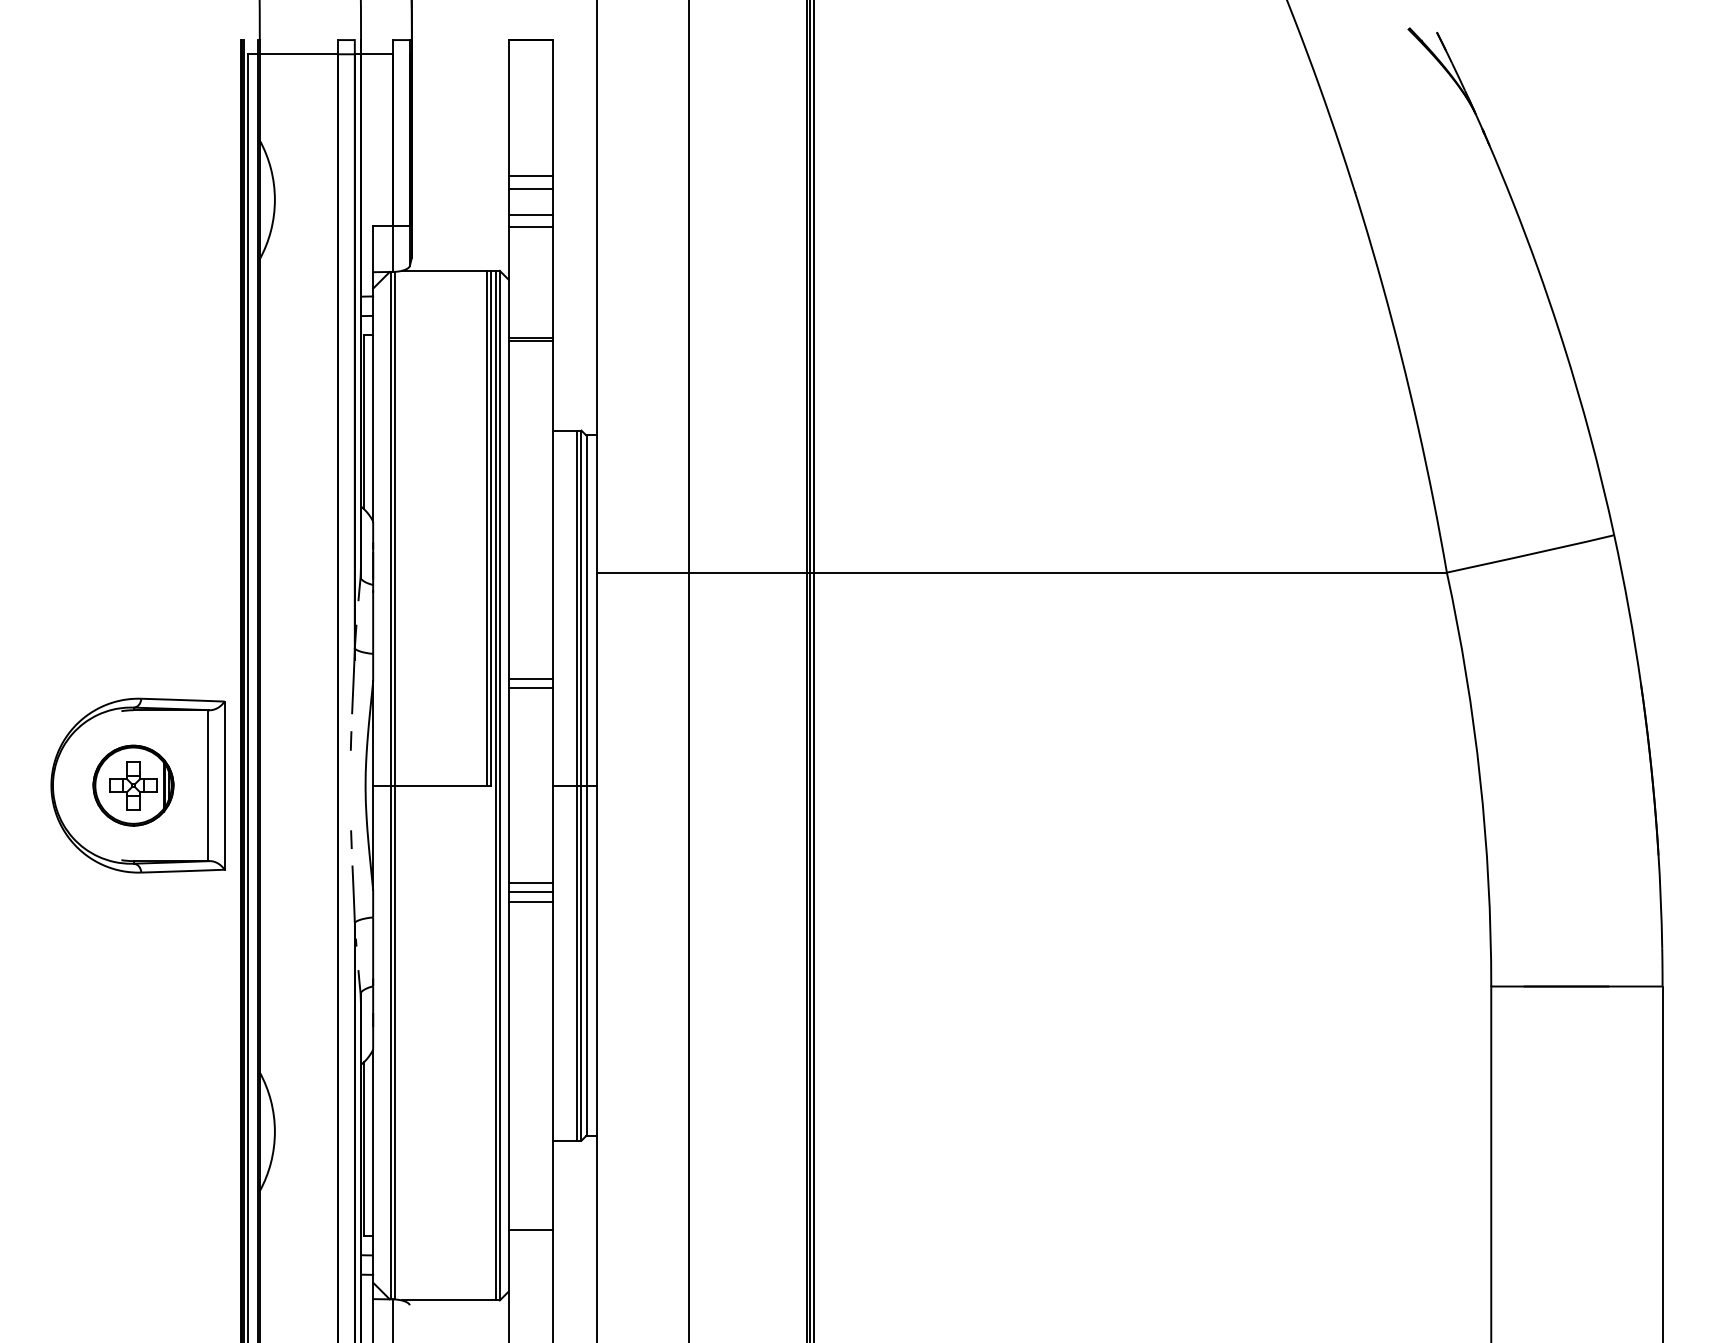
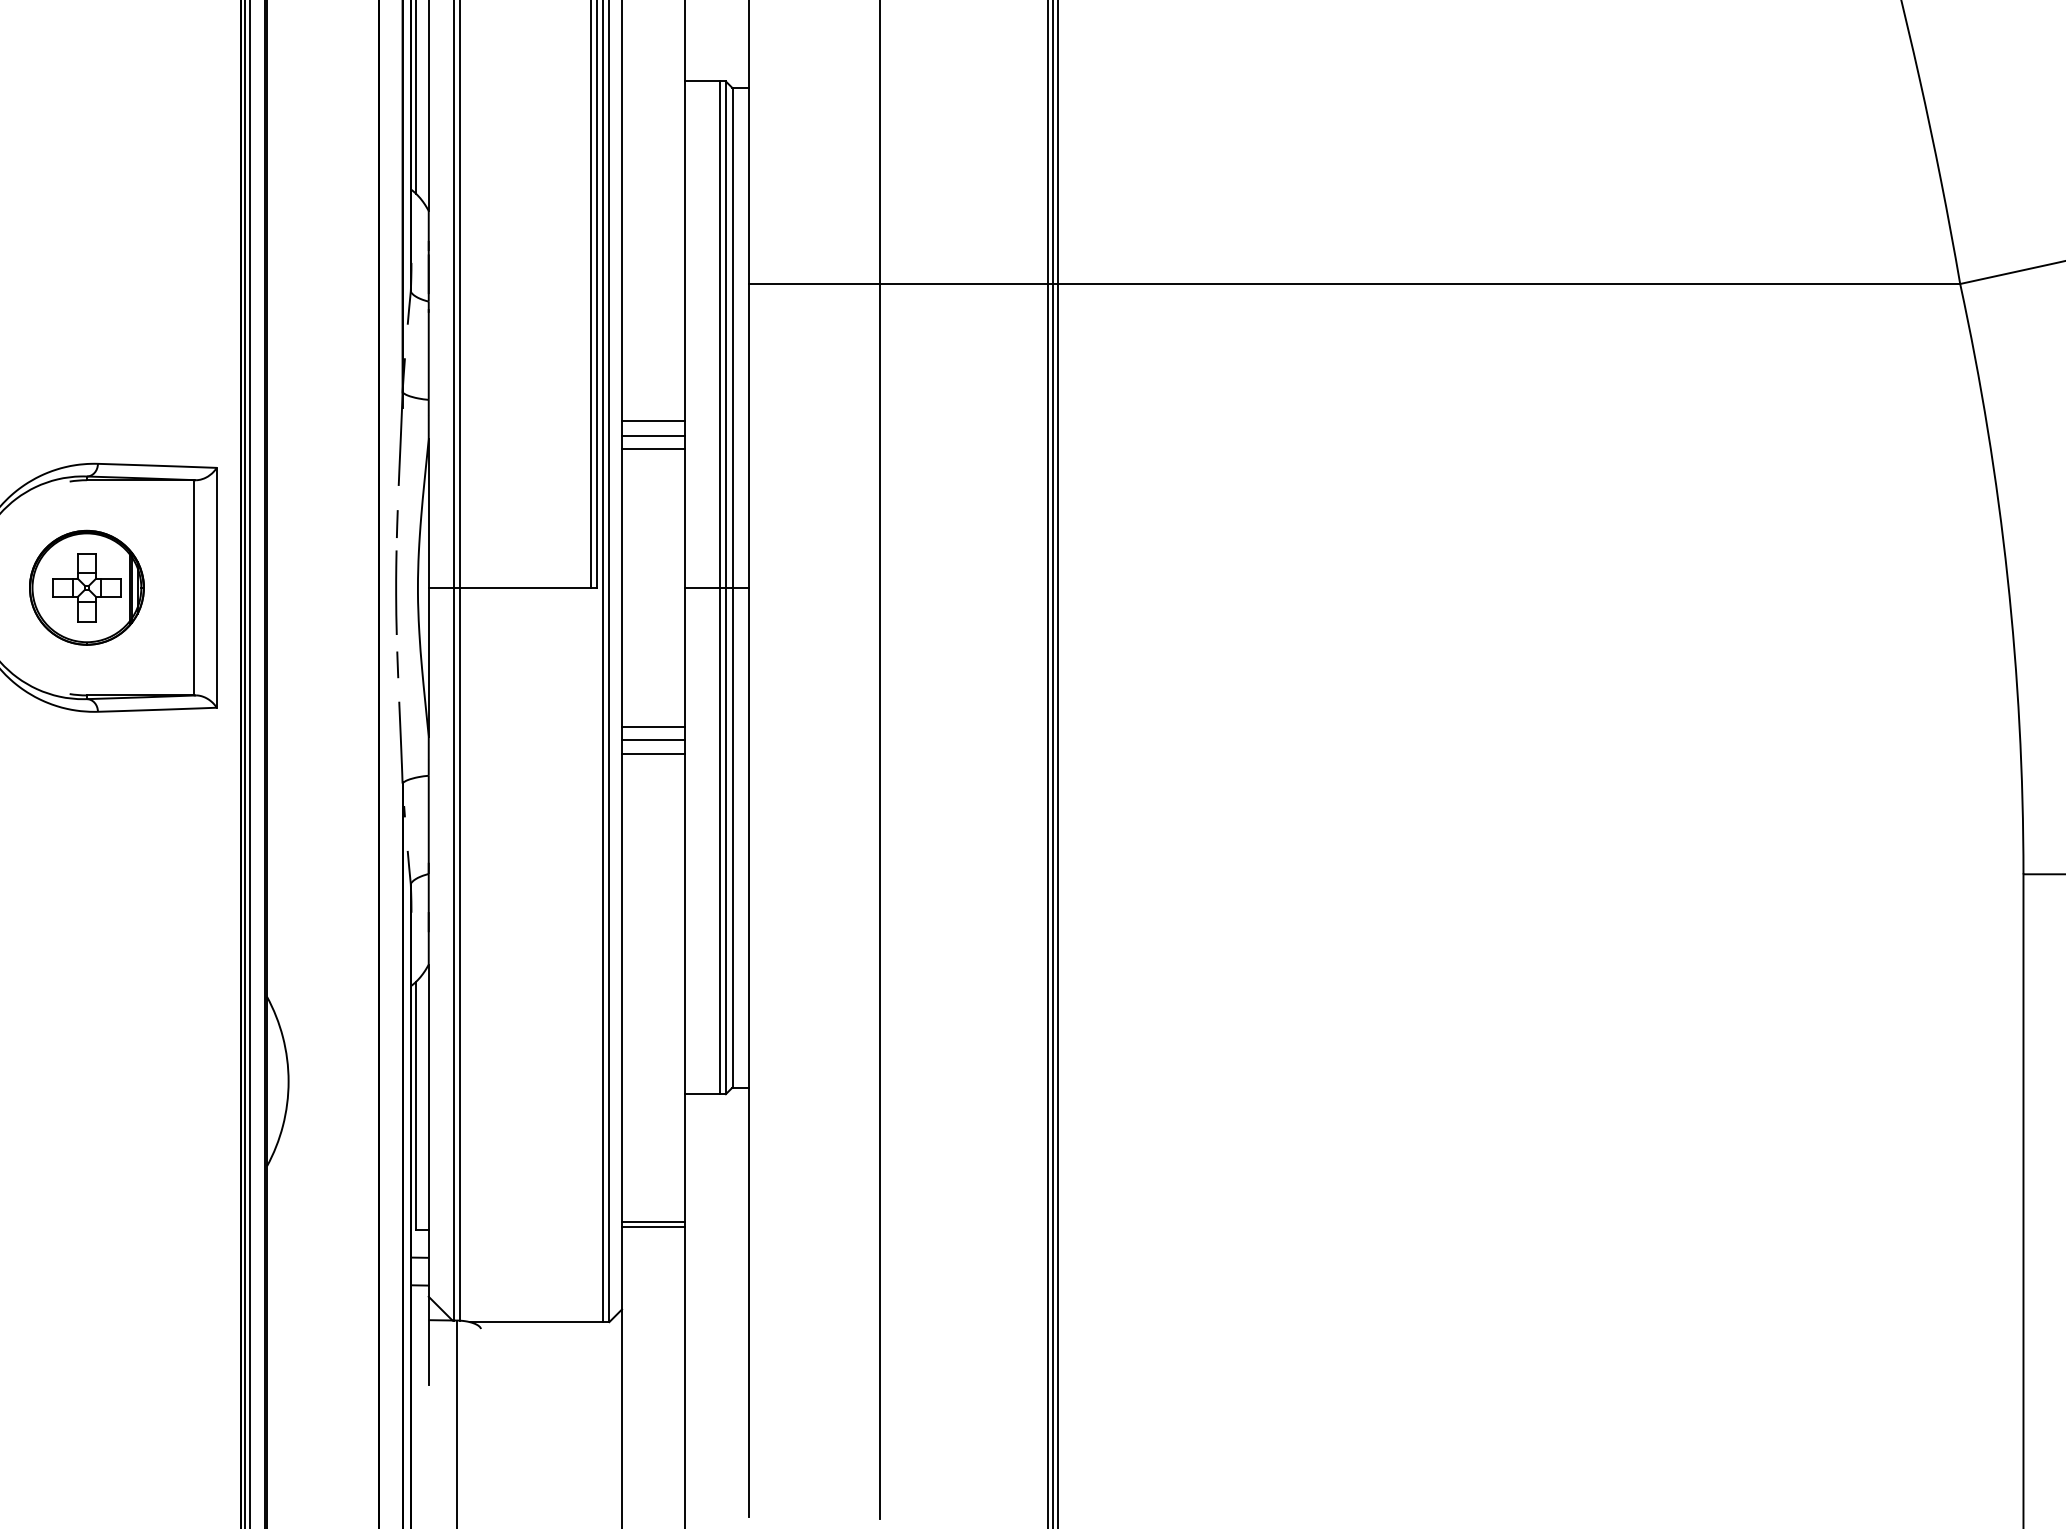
line: (530, 668) -> (653, 420), added
line: (350, 788) -> (396, 591), added
line: (530, 1233) -> (653, 1226), added

